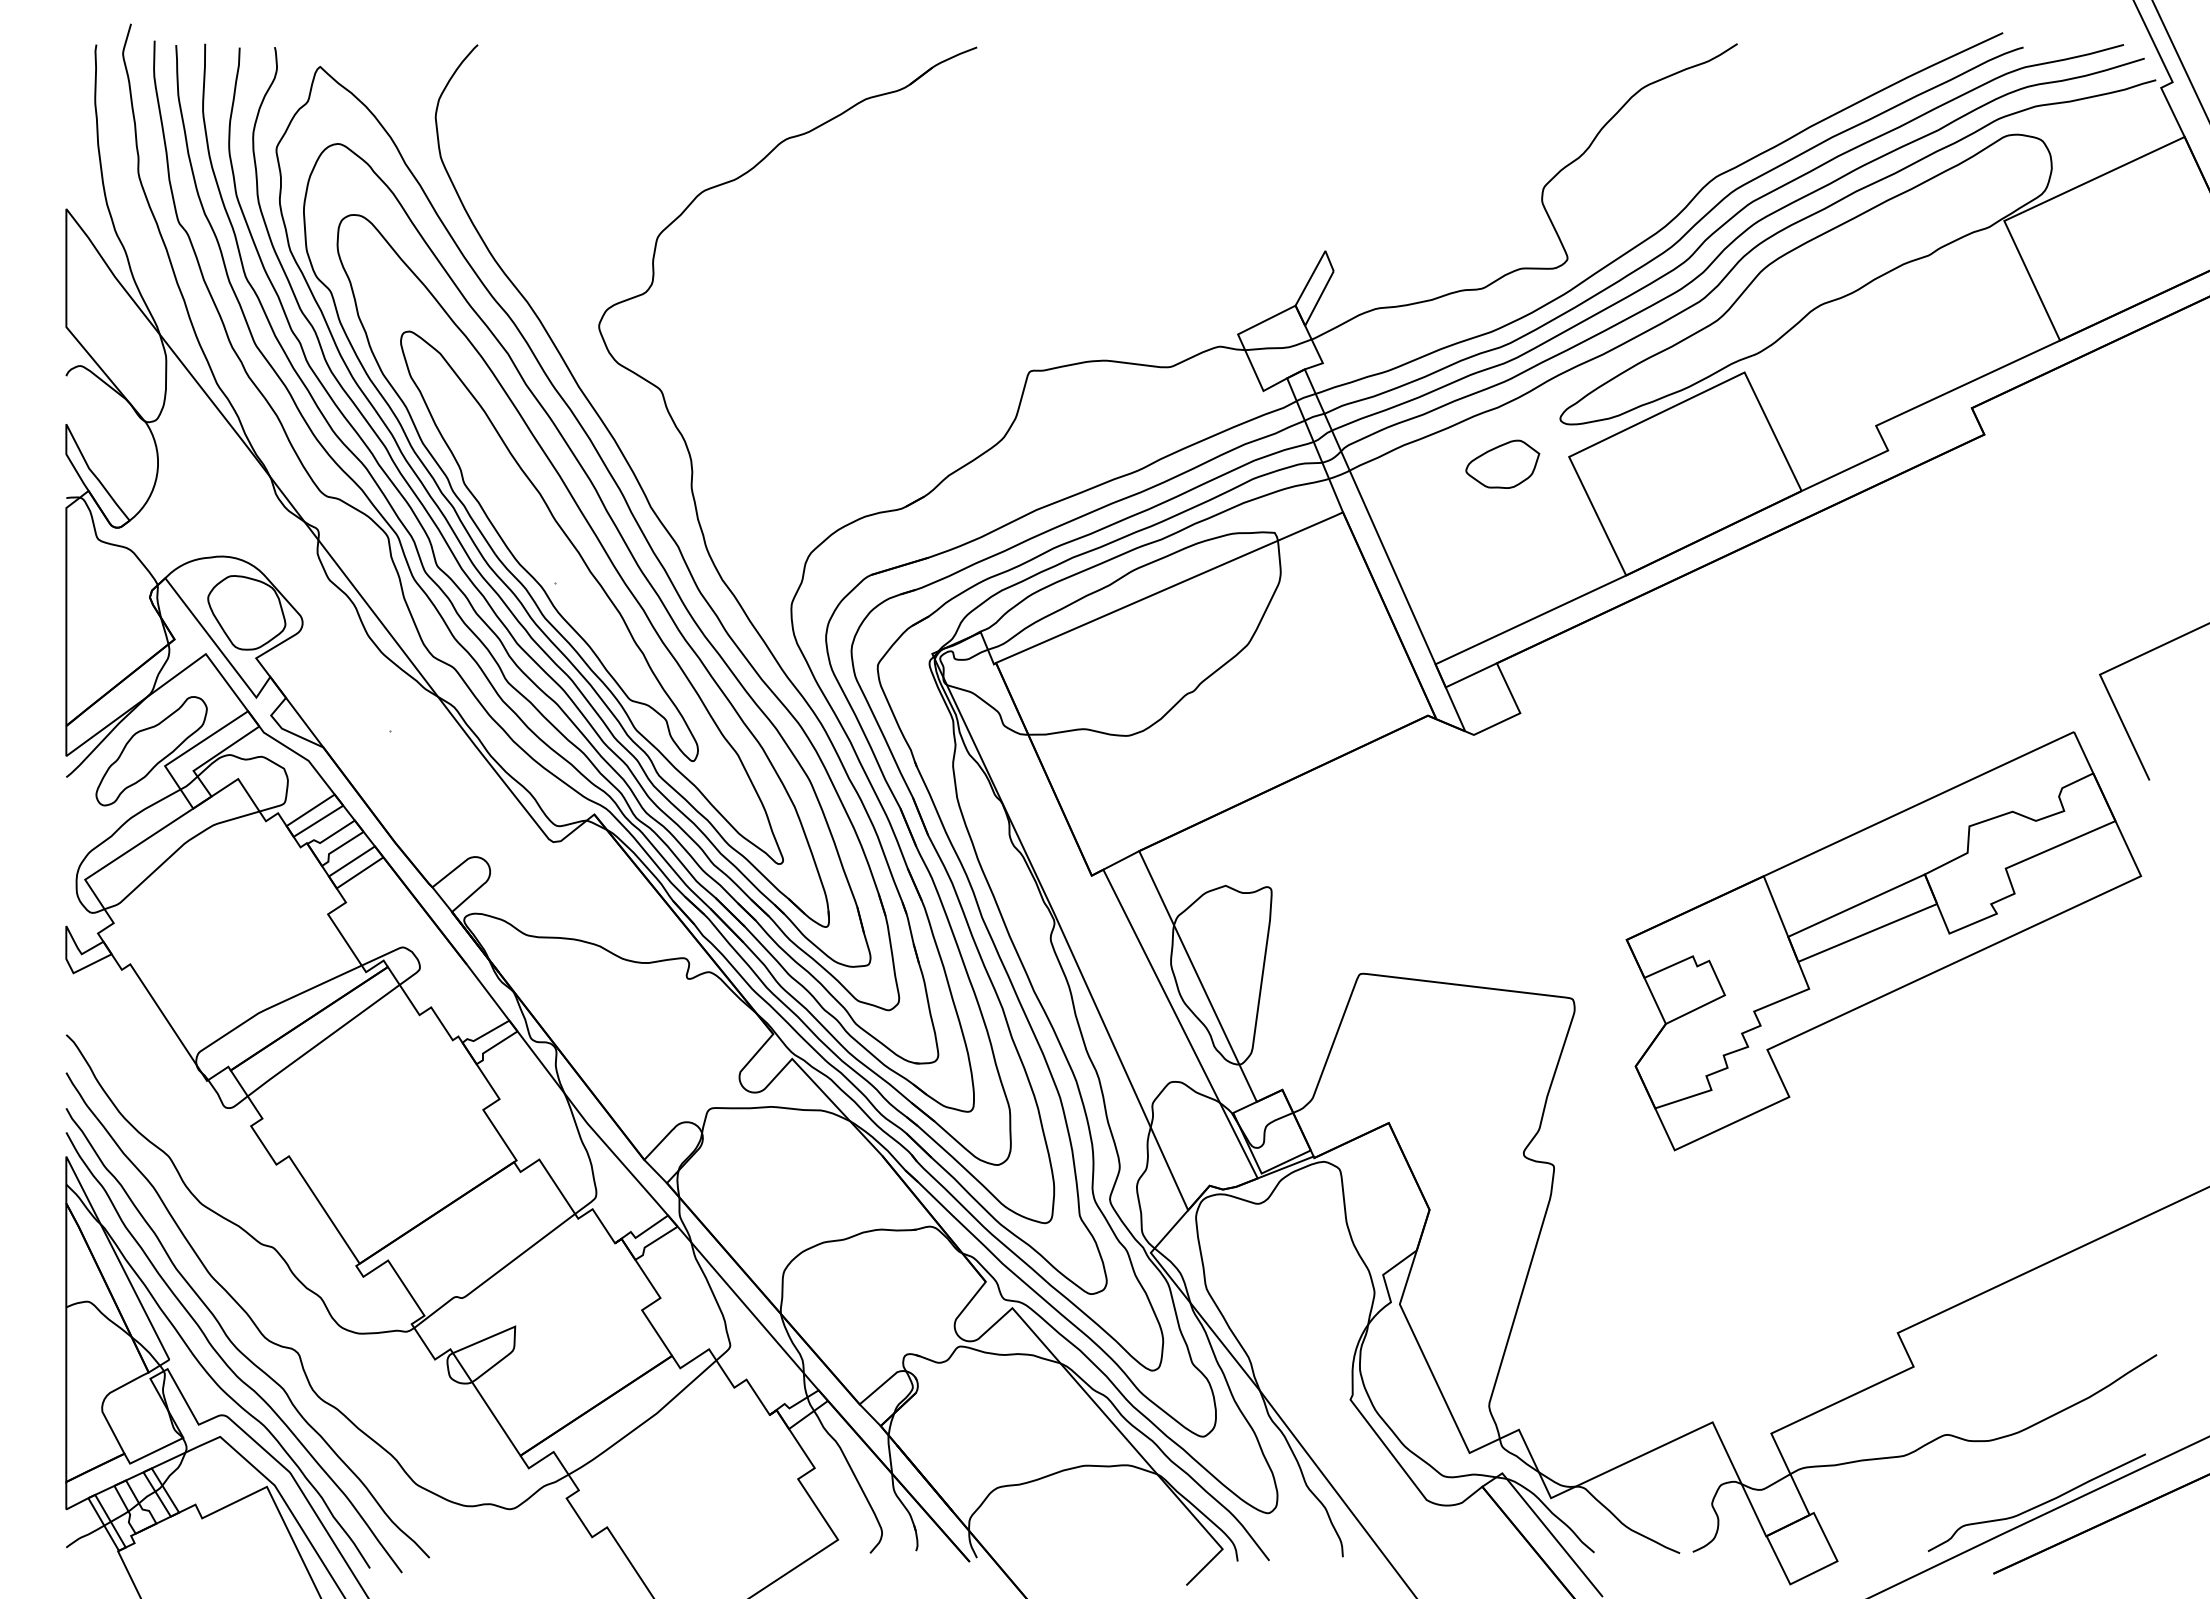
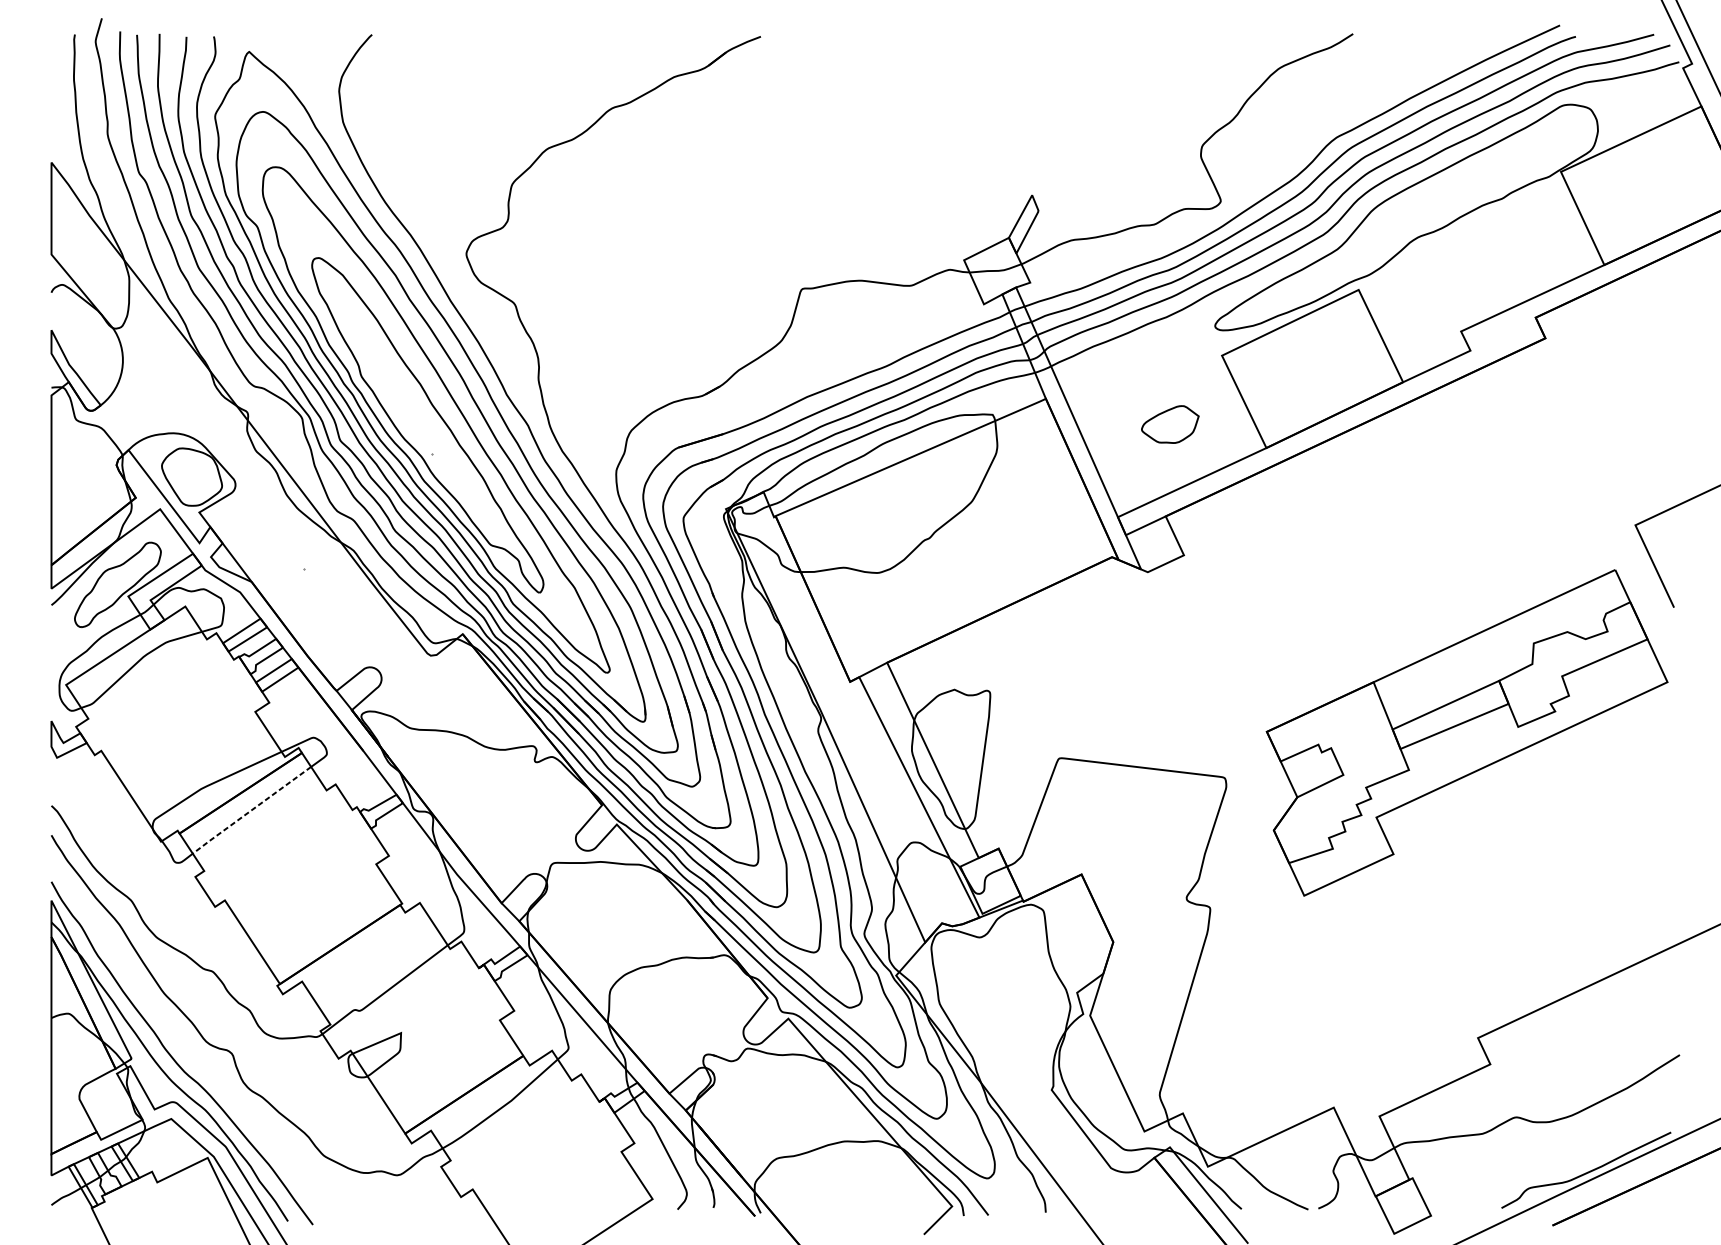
part: (1502, 463) -> (1170, 423), moved
line: (323, 1040) -> (251, 810), solid -> dashed
curve: (235, 1345) -> (183, 1047), removed

